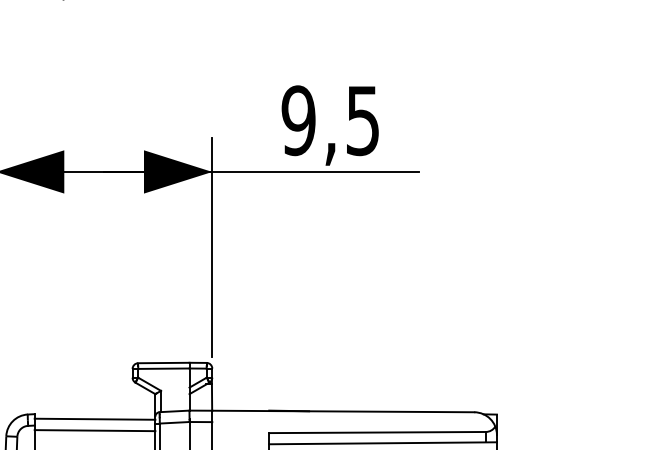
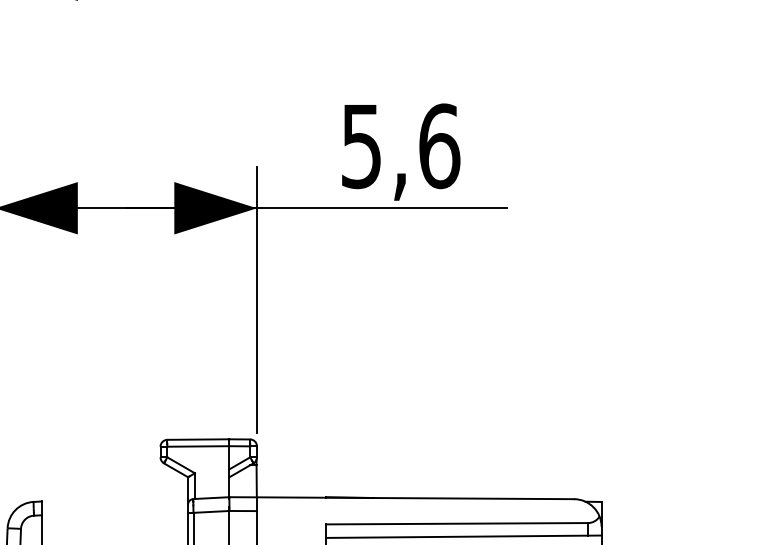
text: (330, 120) -> (400, 146), 9,5 -> 5,6
line: (94, 418) -> (114, 506), removed
line: (94, 430) -> (114, 521), removed

